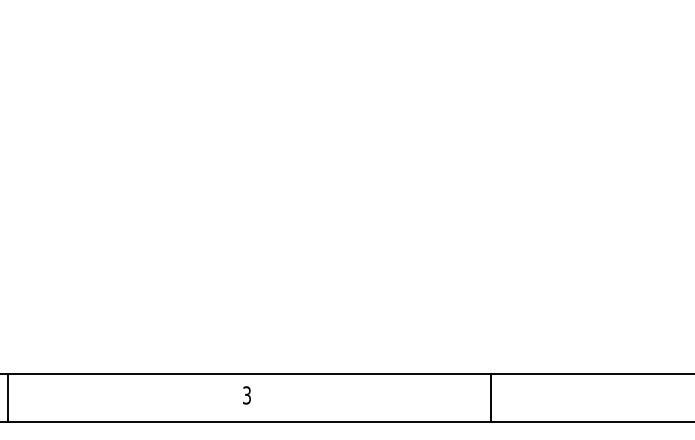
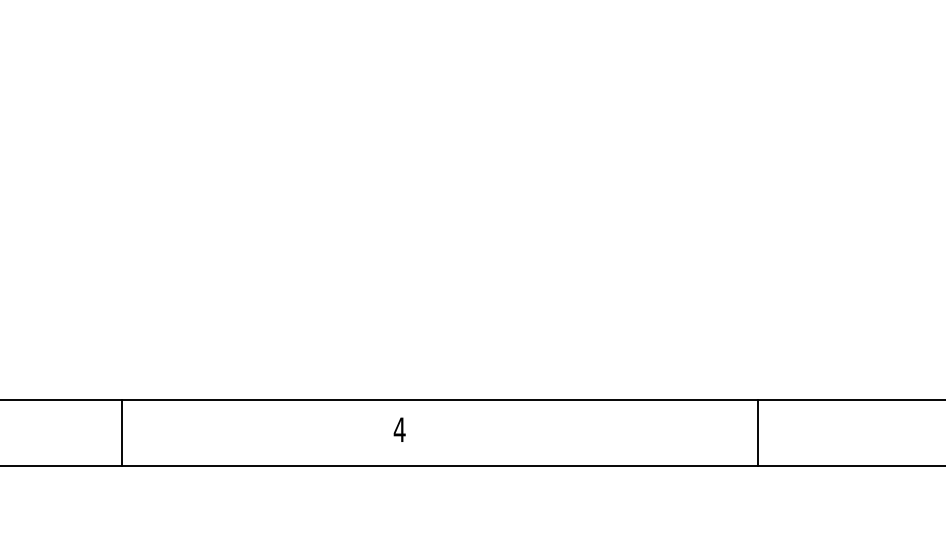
text: (246, 395) -> (399, 429), 3 -> 4
line: (8, 397) -> (121, 432), moved
line: (491, 397) -> (758, 432), moved

